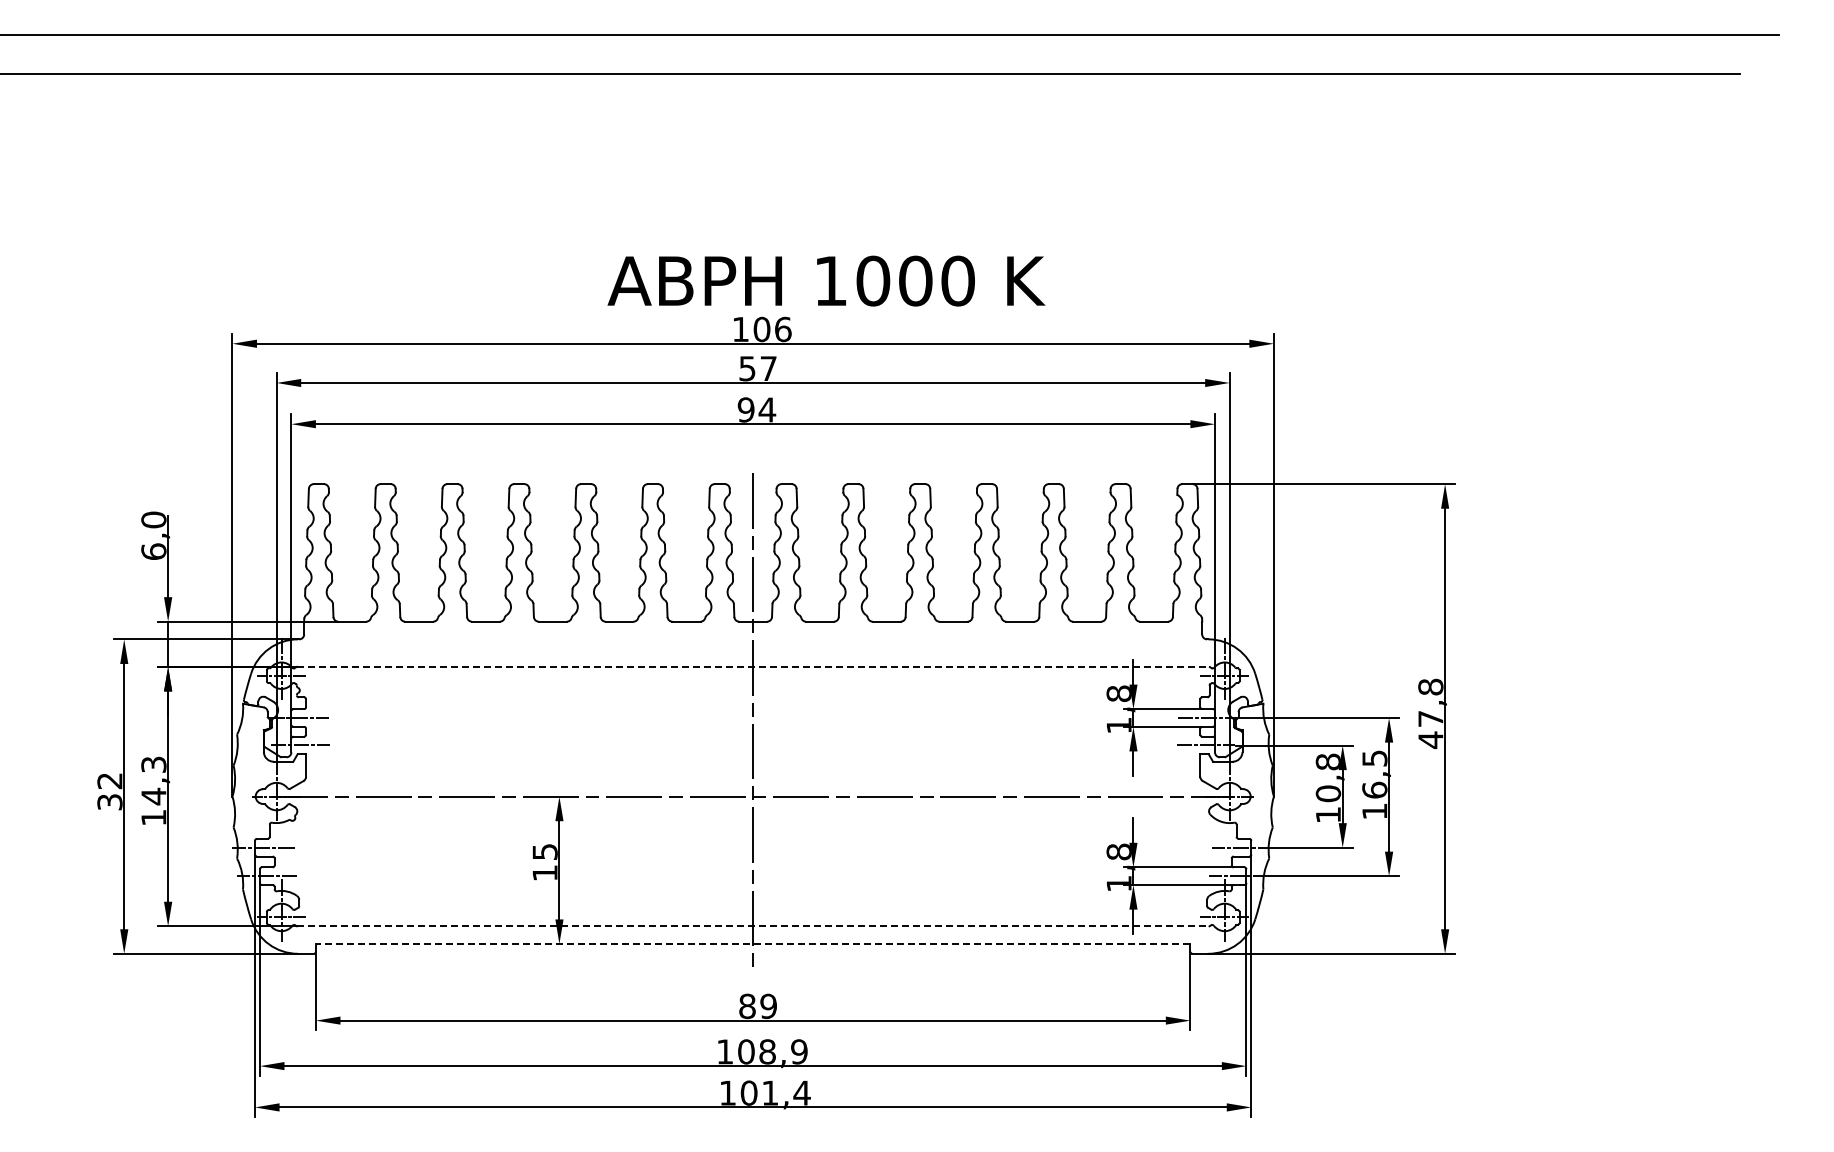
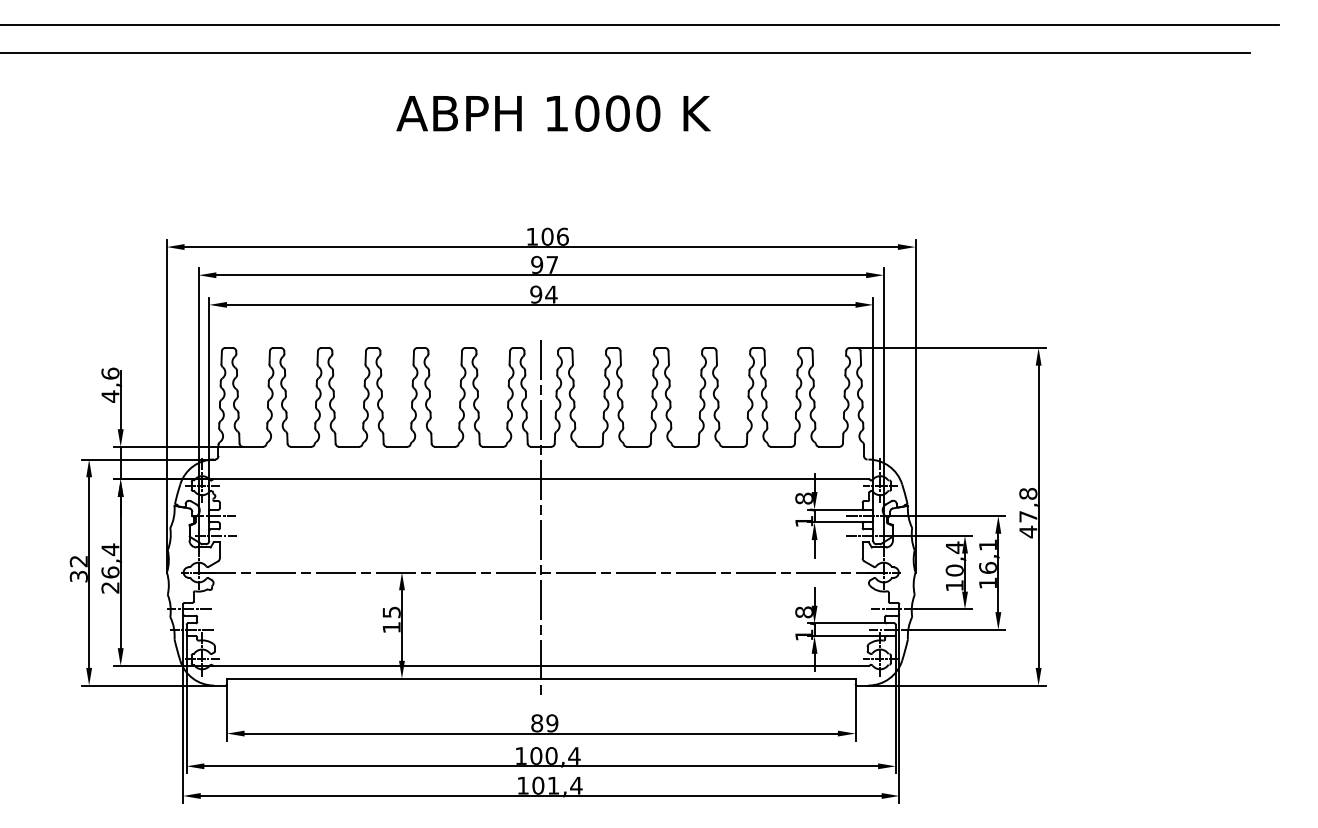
text: (826, 280) -> (553, 113), moved
text: (747, 368) -> (537, 264), 57 -> 97
text: (153, 535) -> (110, 384), 6,0 -> 4,6
line: (753, 666) -> (541, 479), dashed -> solid
text: (1374, 758) -> (987, 545), 16,5 -> 16,1
text: (1327, 761) -> (954, 547), 10,8 -> 10,4
text: (153, 790) -> (110, 568), 14,3 -> 26,4
line: (753, 926) -> (541, 665), dashed -> solid
line: (752, 943) -> (540, 678), dashed -> solid
text: (783, 1051) -> (563, 755), 108,9 -> 100,4

